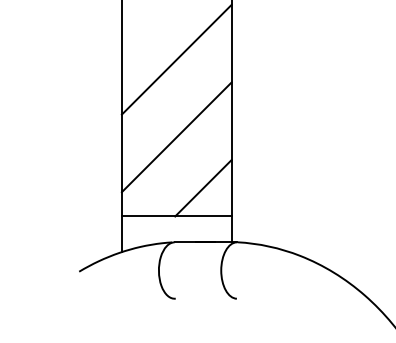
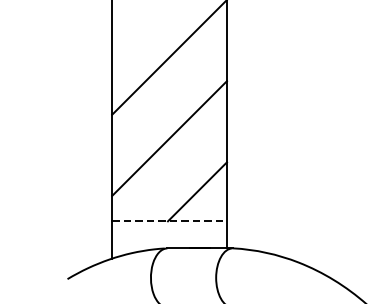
line: (176, 216) -> (169, 221), solid -> dashed

